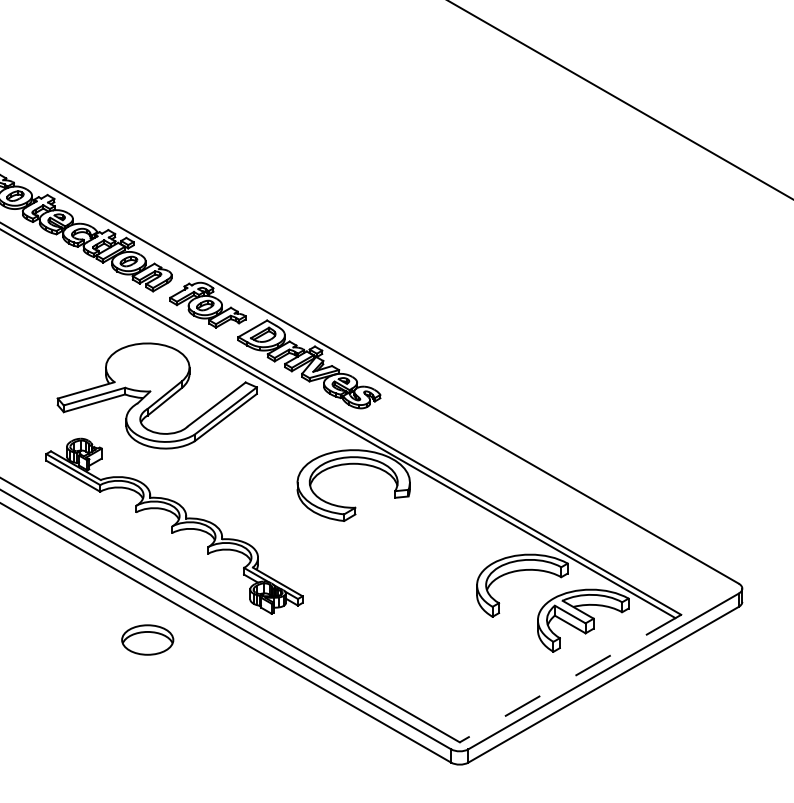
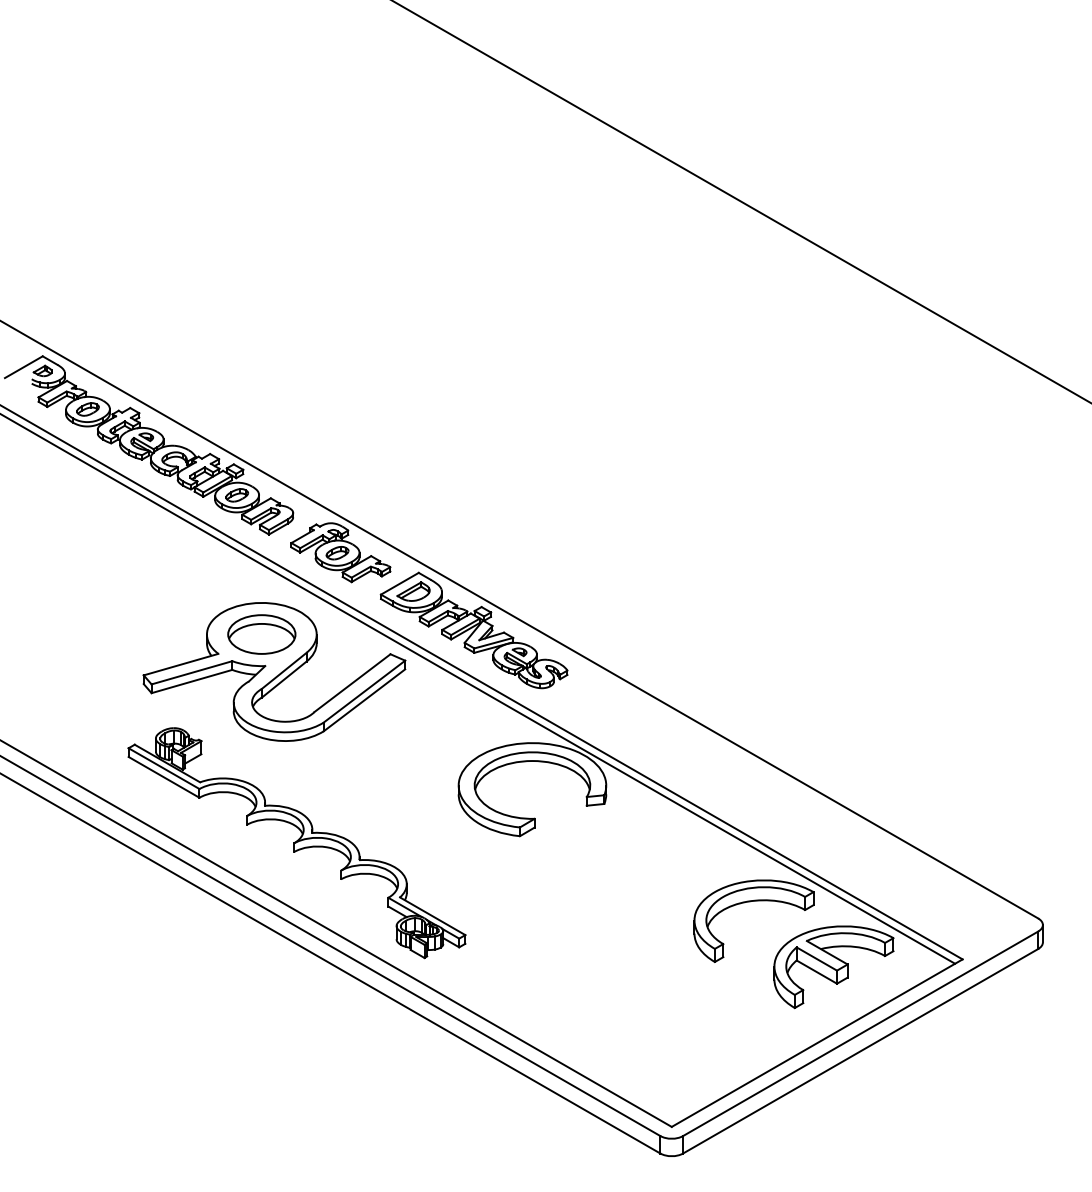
part: (147, 640) -> (261, 634), moved
line: (570, 678) -> (817, 1043), dashed -> solid

